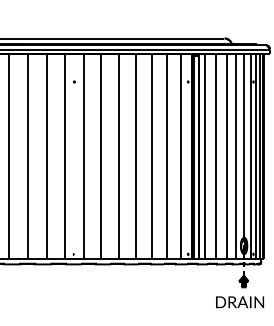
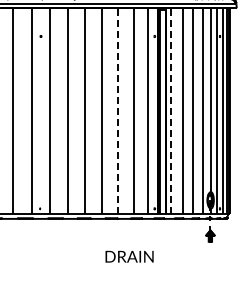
line: (151, 156) -> (118, 110), solid -> dashed
line: (204, 156) -> (171, 110), solid -> dashed
text: (239, 302) -> (129, 256), moved

